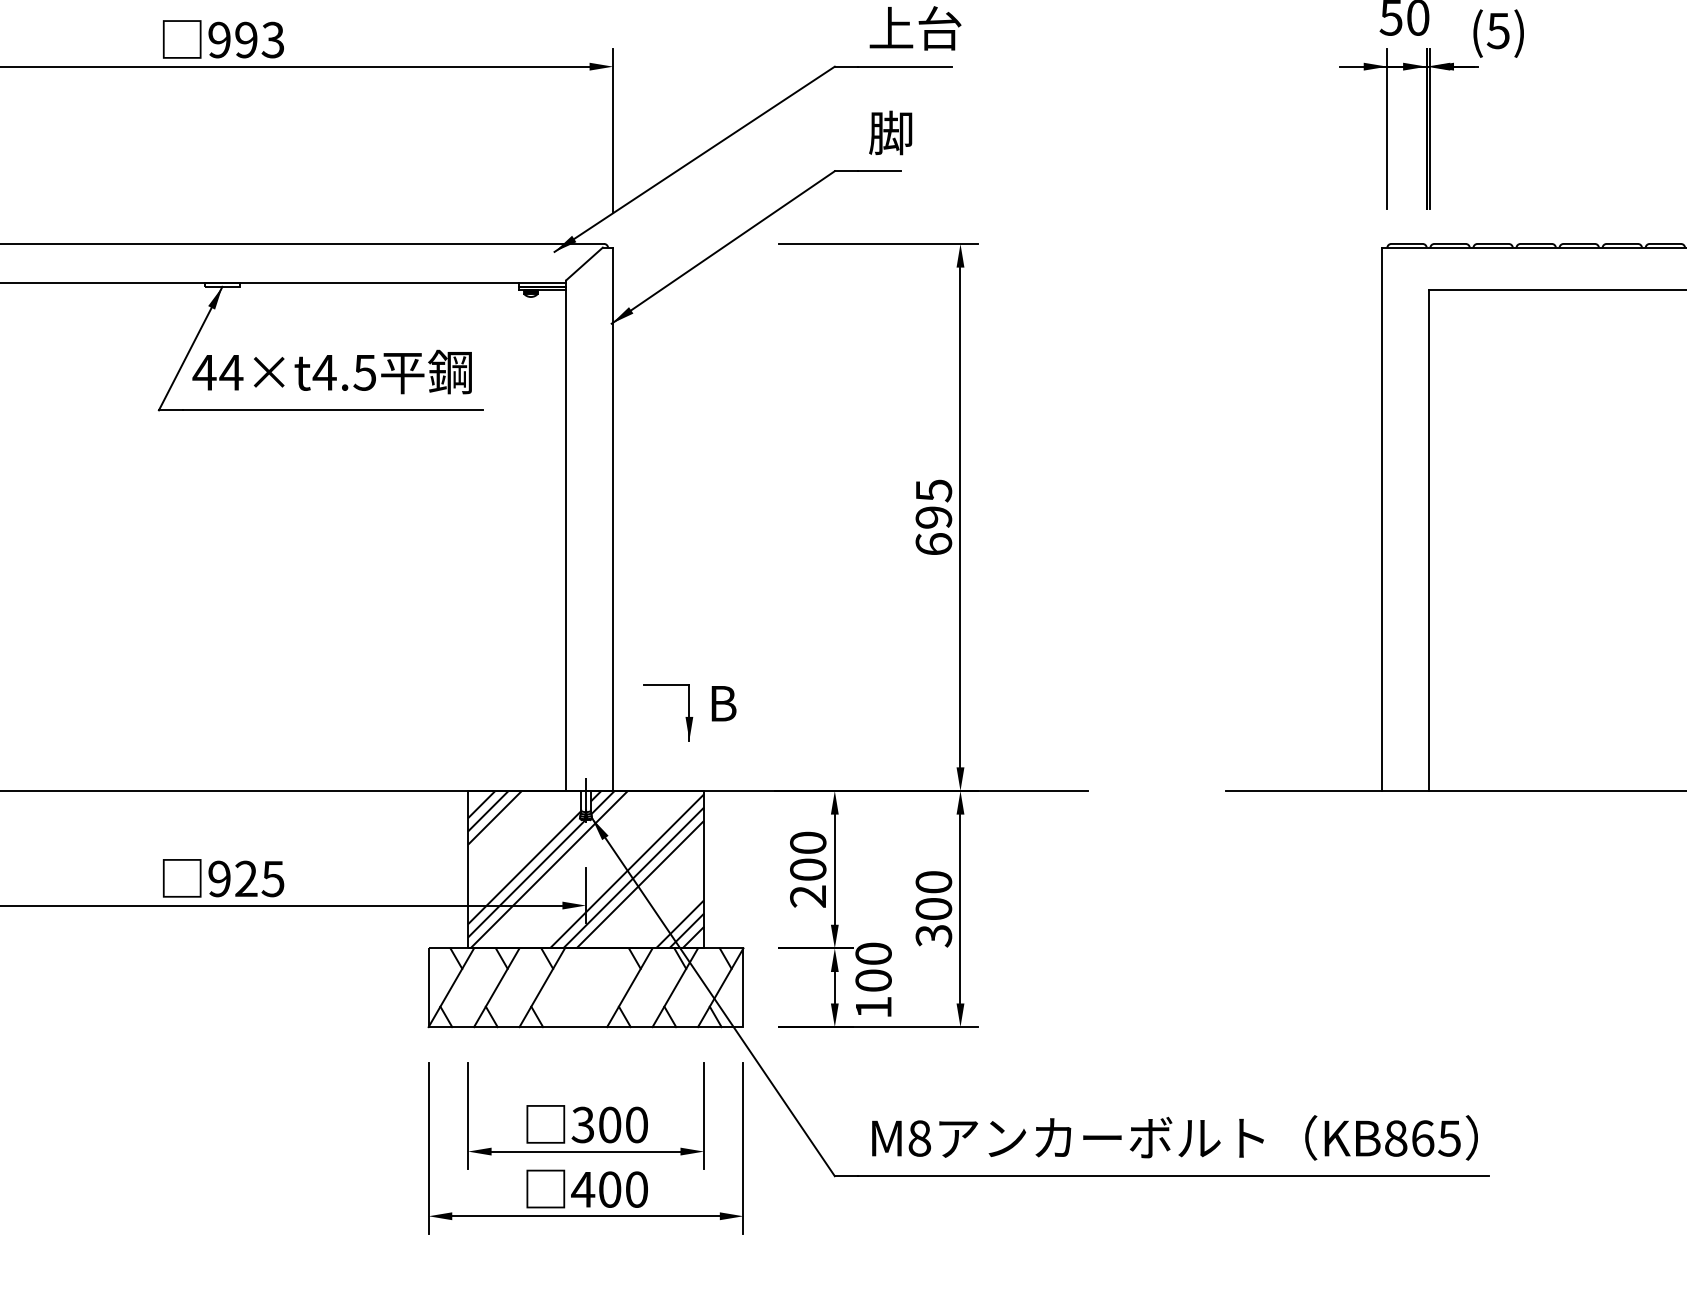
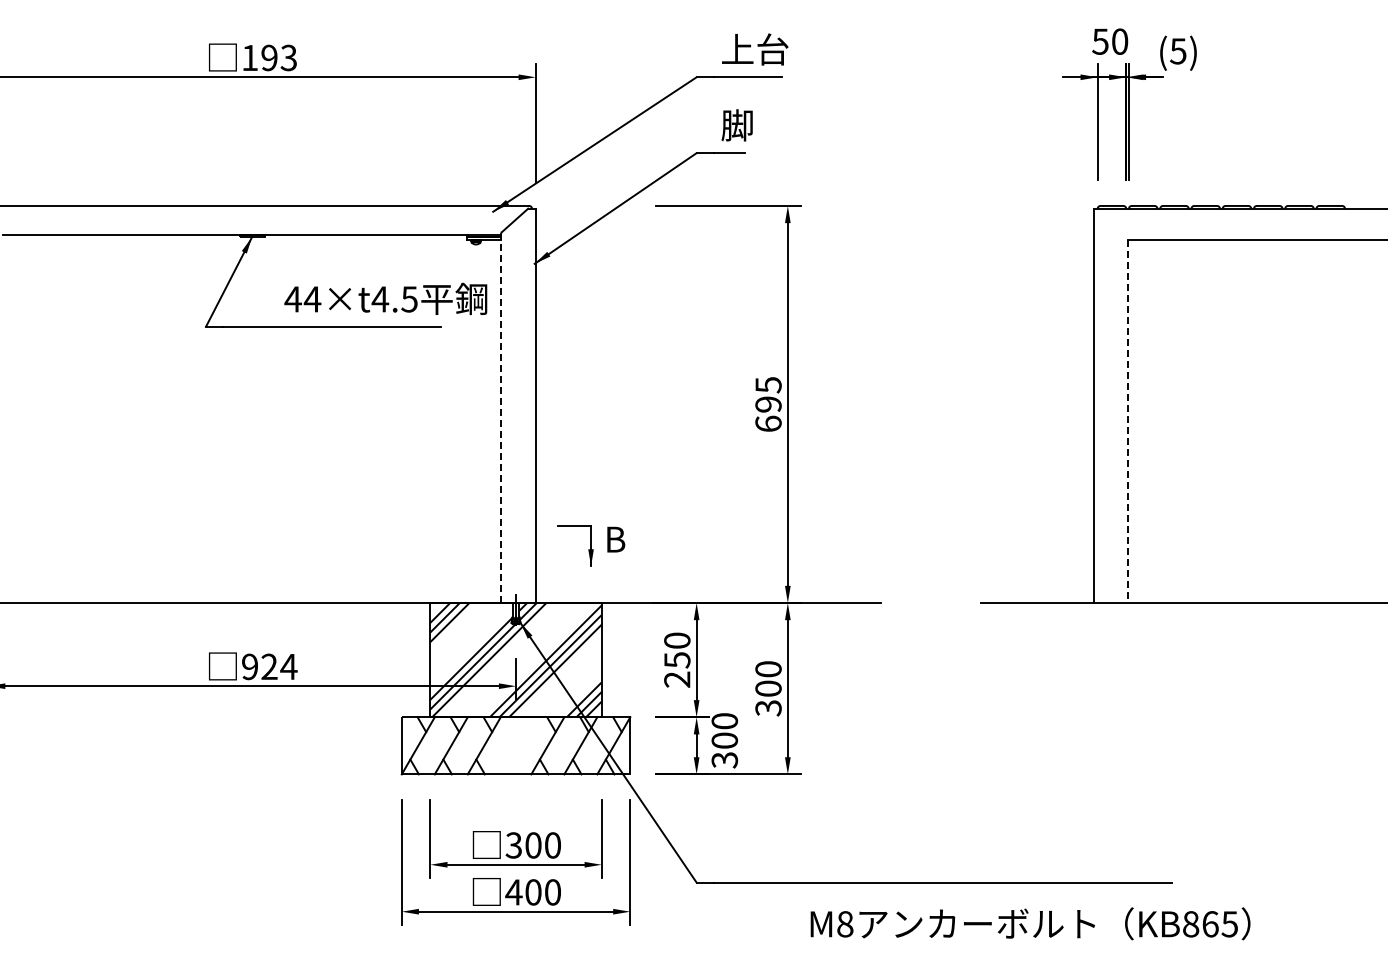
text: (218, 39) -> (249, 57), 993 -> 193
text: (331, 371) -> (385, 298), moved
line: (565, 536) -> (501, 418), solid -> dashed
line: (1429, 540) -> (1128, 421), solid -> dashed
text: (808, 870) -> (677, 660), 200 -> 250
text: (272, 879) -> (288, 667), 925 -> 924
text: (873, 1007) -> (724, 760), 100 -> 300
text: (1174, 1137) -> (1030, 923), moved

